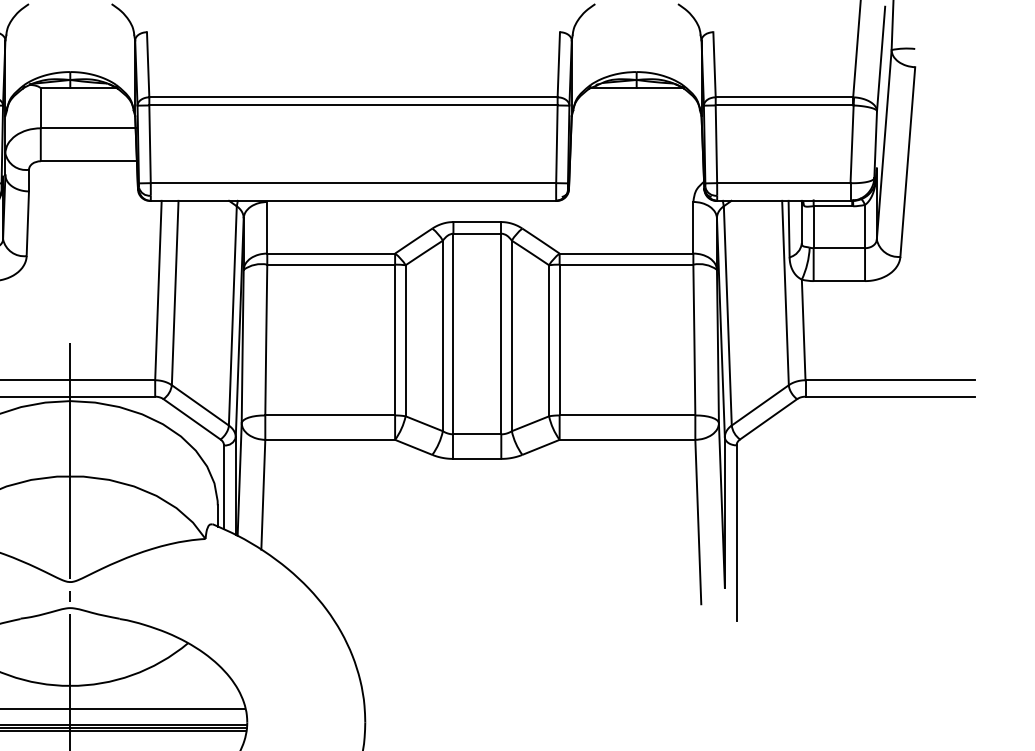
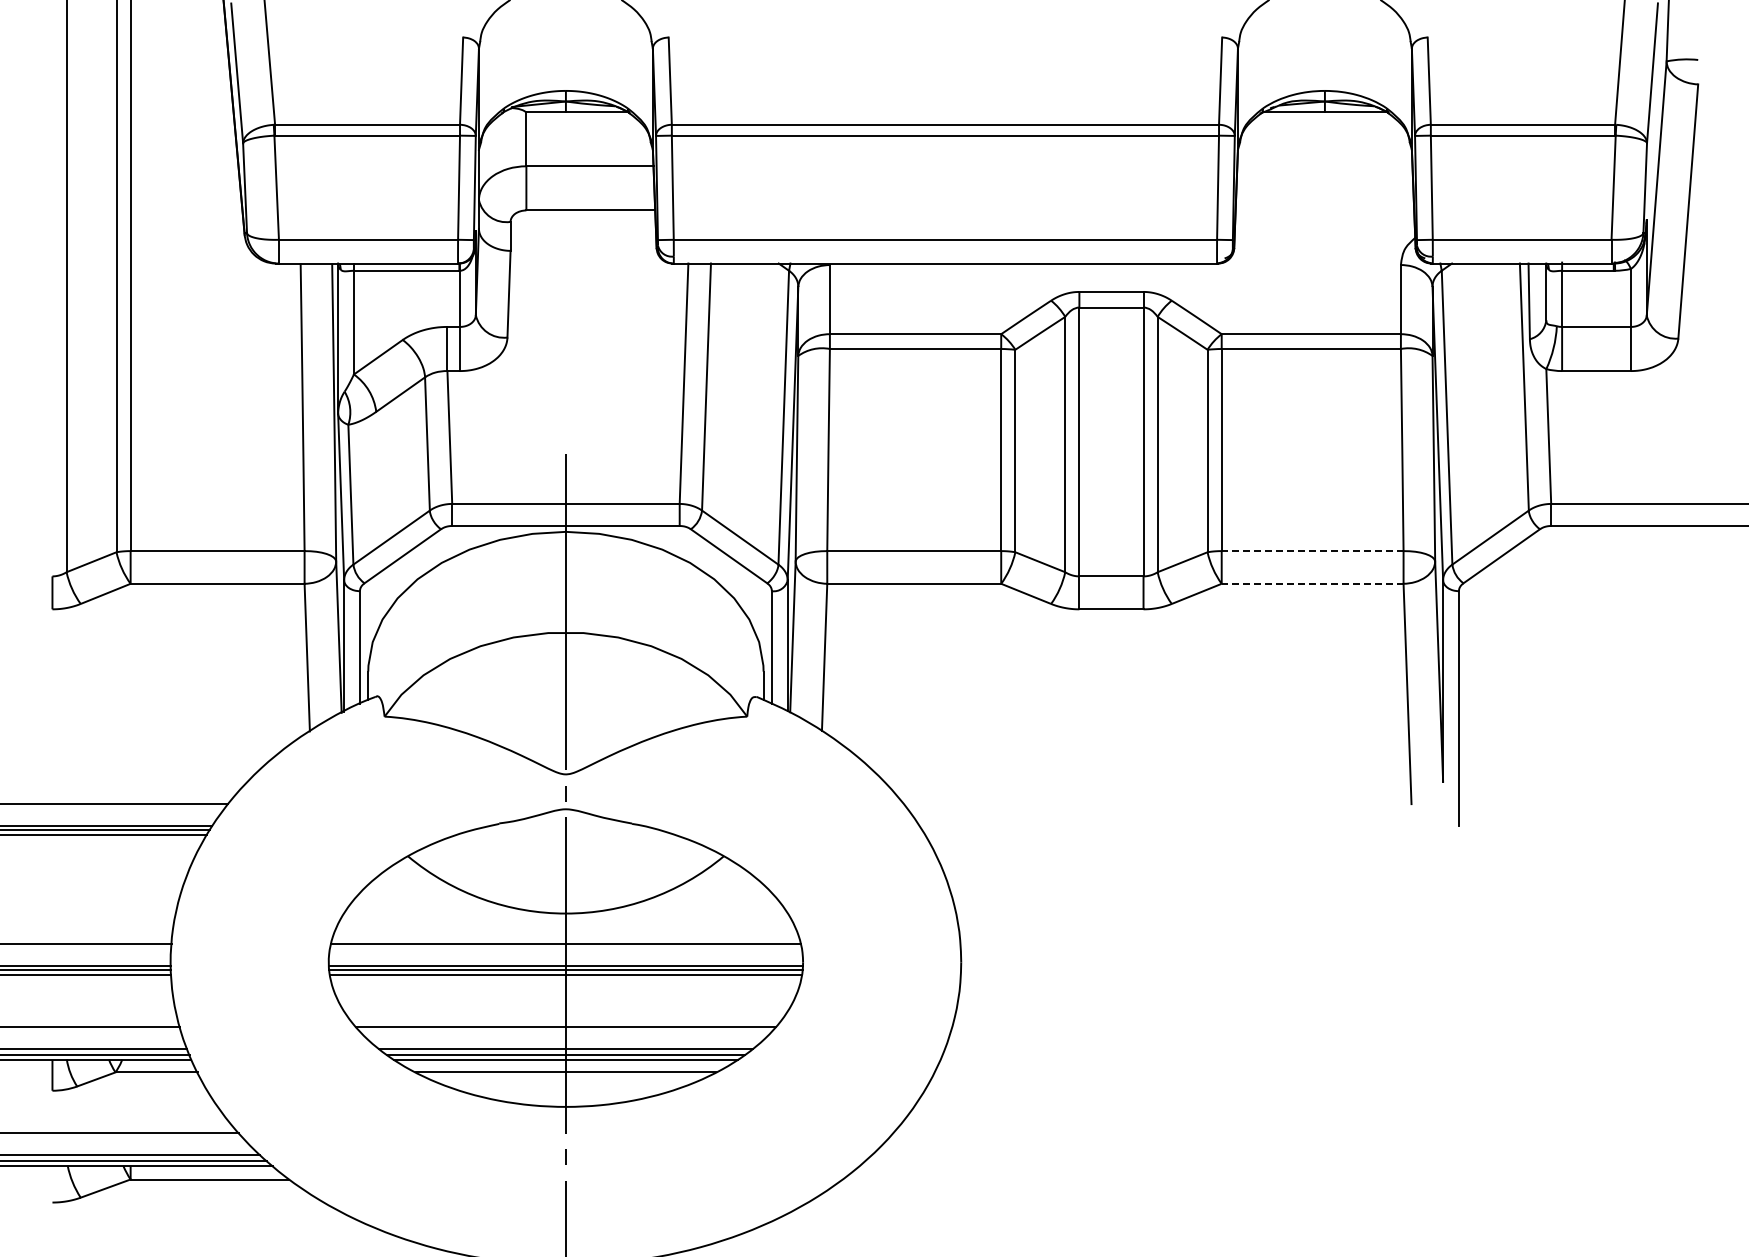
line: (627, 415) -> (1312, 551), solid -> dashed
line: (627, 439) -> (1312, 583), solid -> dashed

